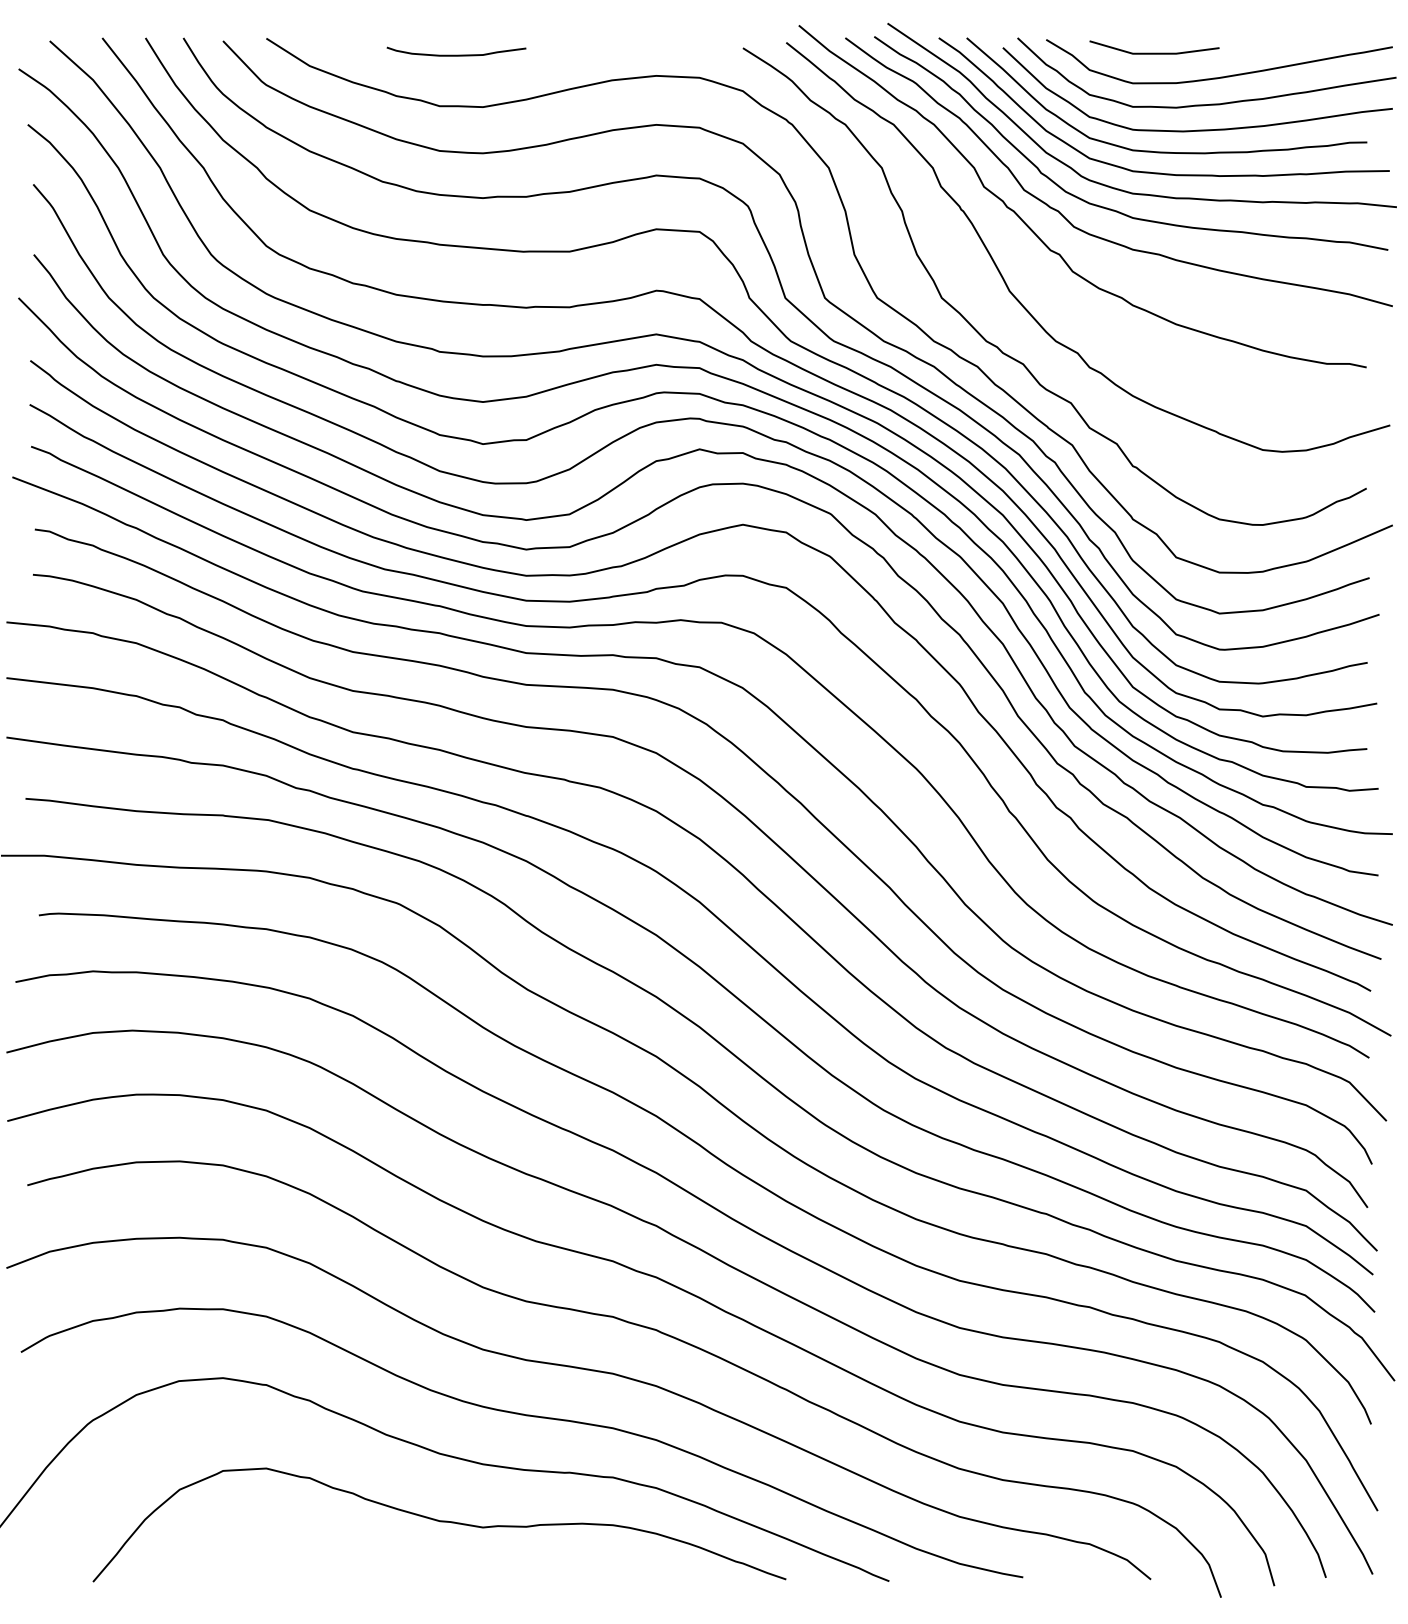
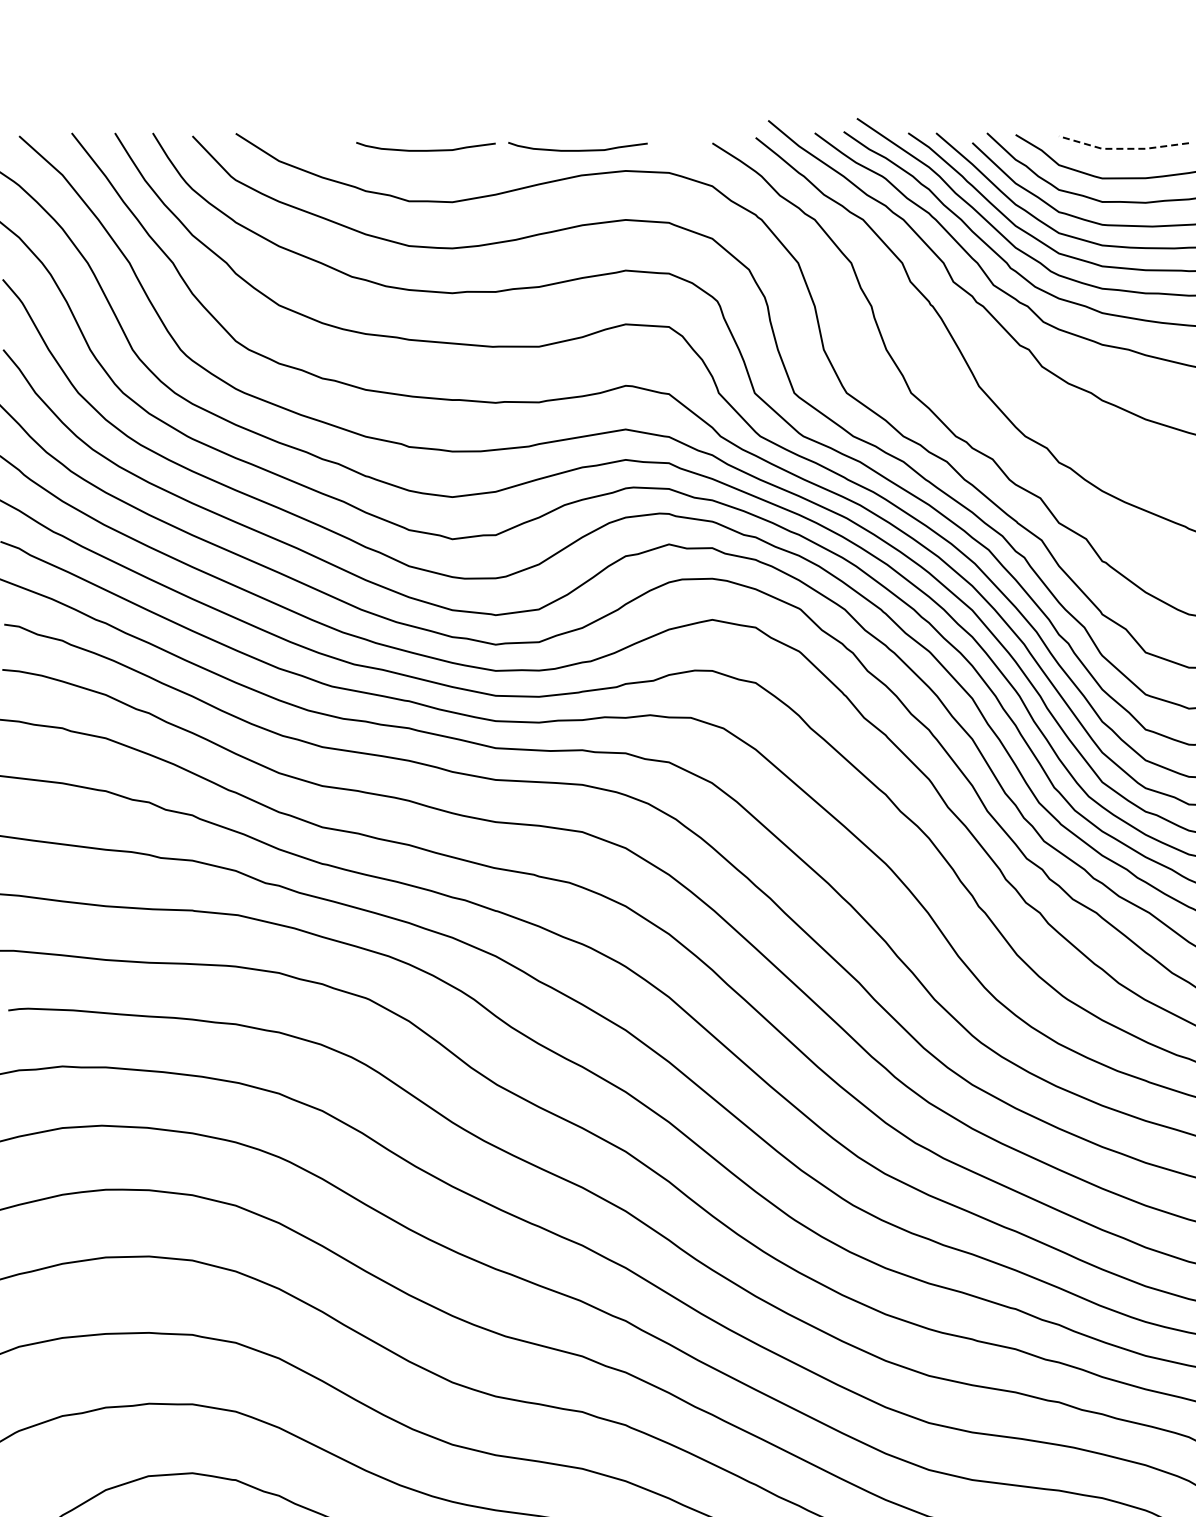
line: (1153, 53) -> (1122, 148), solid -> dashed
curve: (608, 54) -> (577, 149), added

